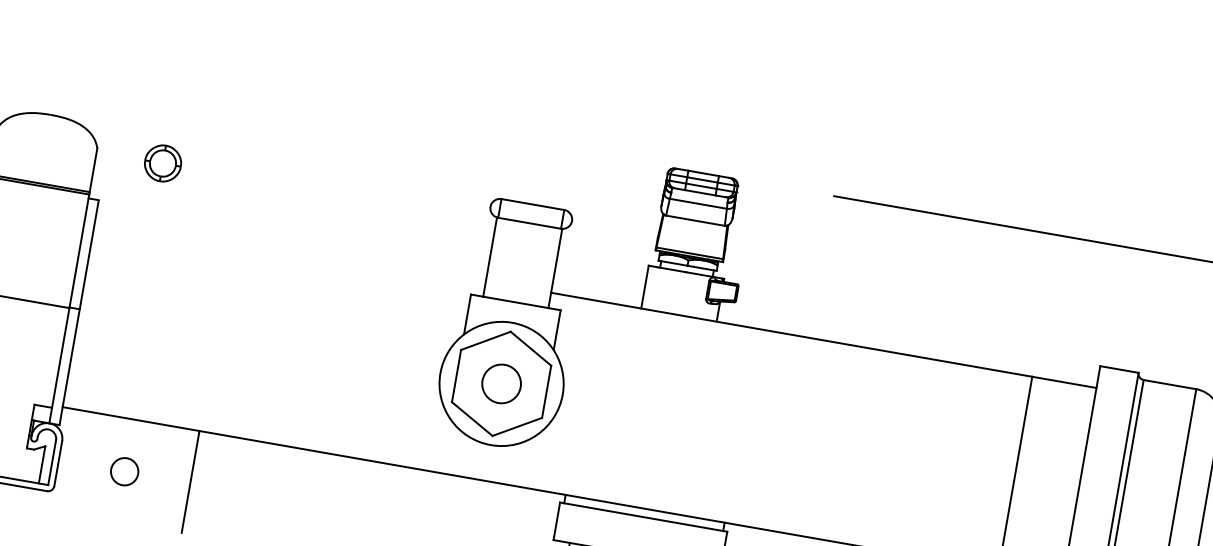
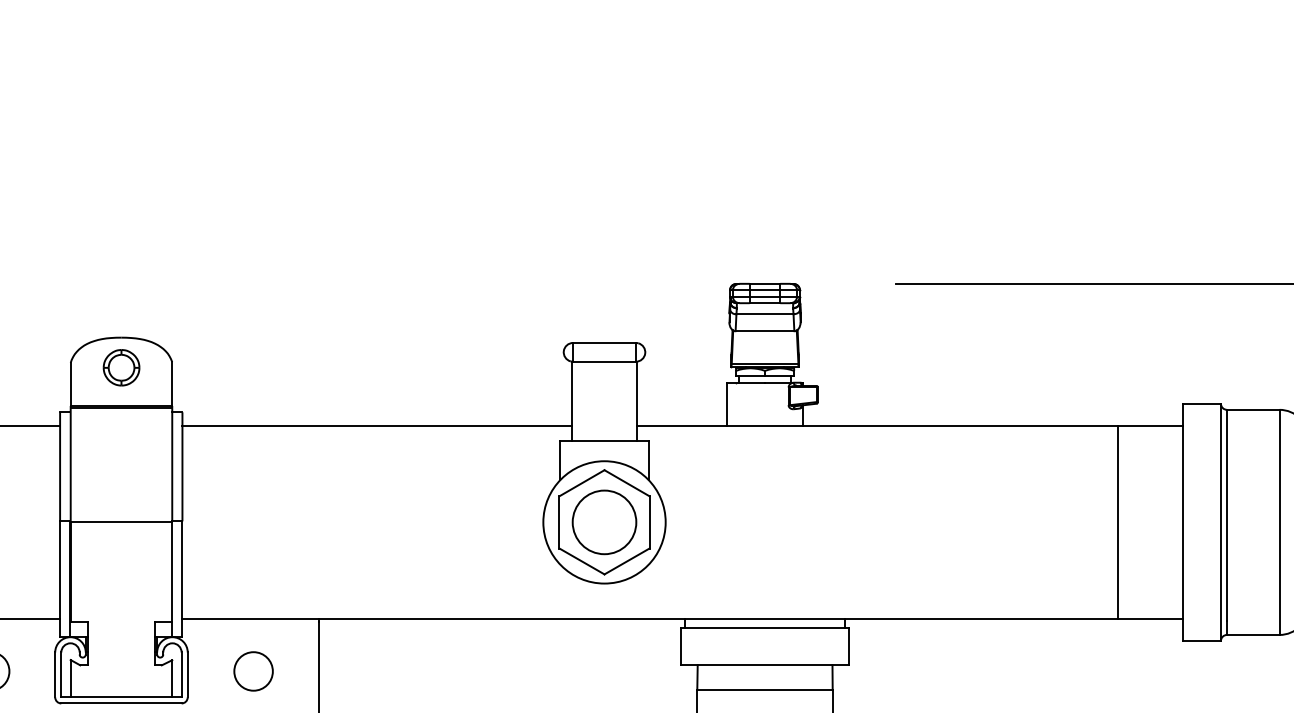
part: (163, 163) -> (121, 367), moved
line: (290, 247) -> (376, 425), added
circle: (501, 384) -> (604, 522), size x1.67
circle: (124, 471) -> (253, 671), size x1.43

